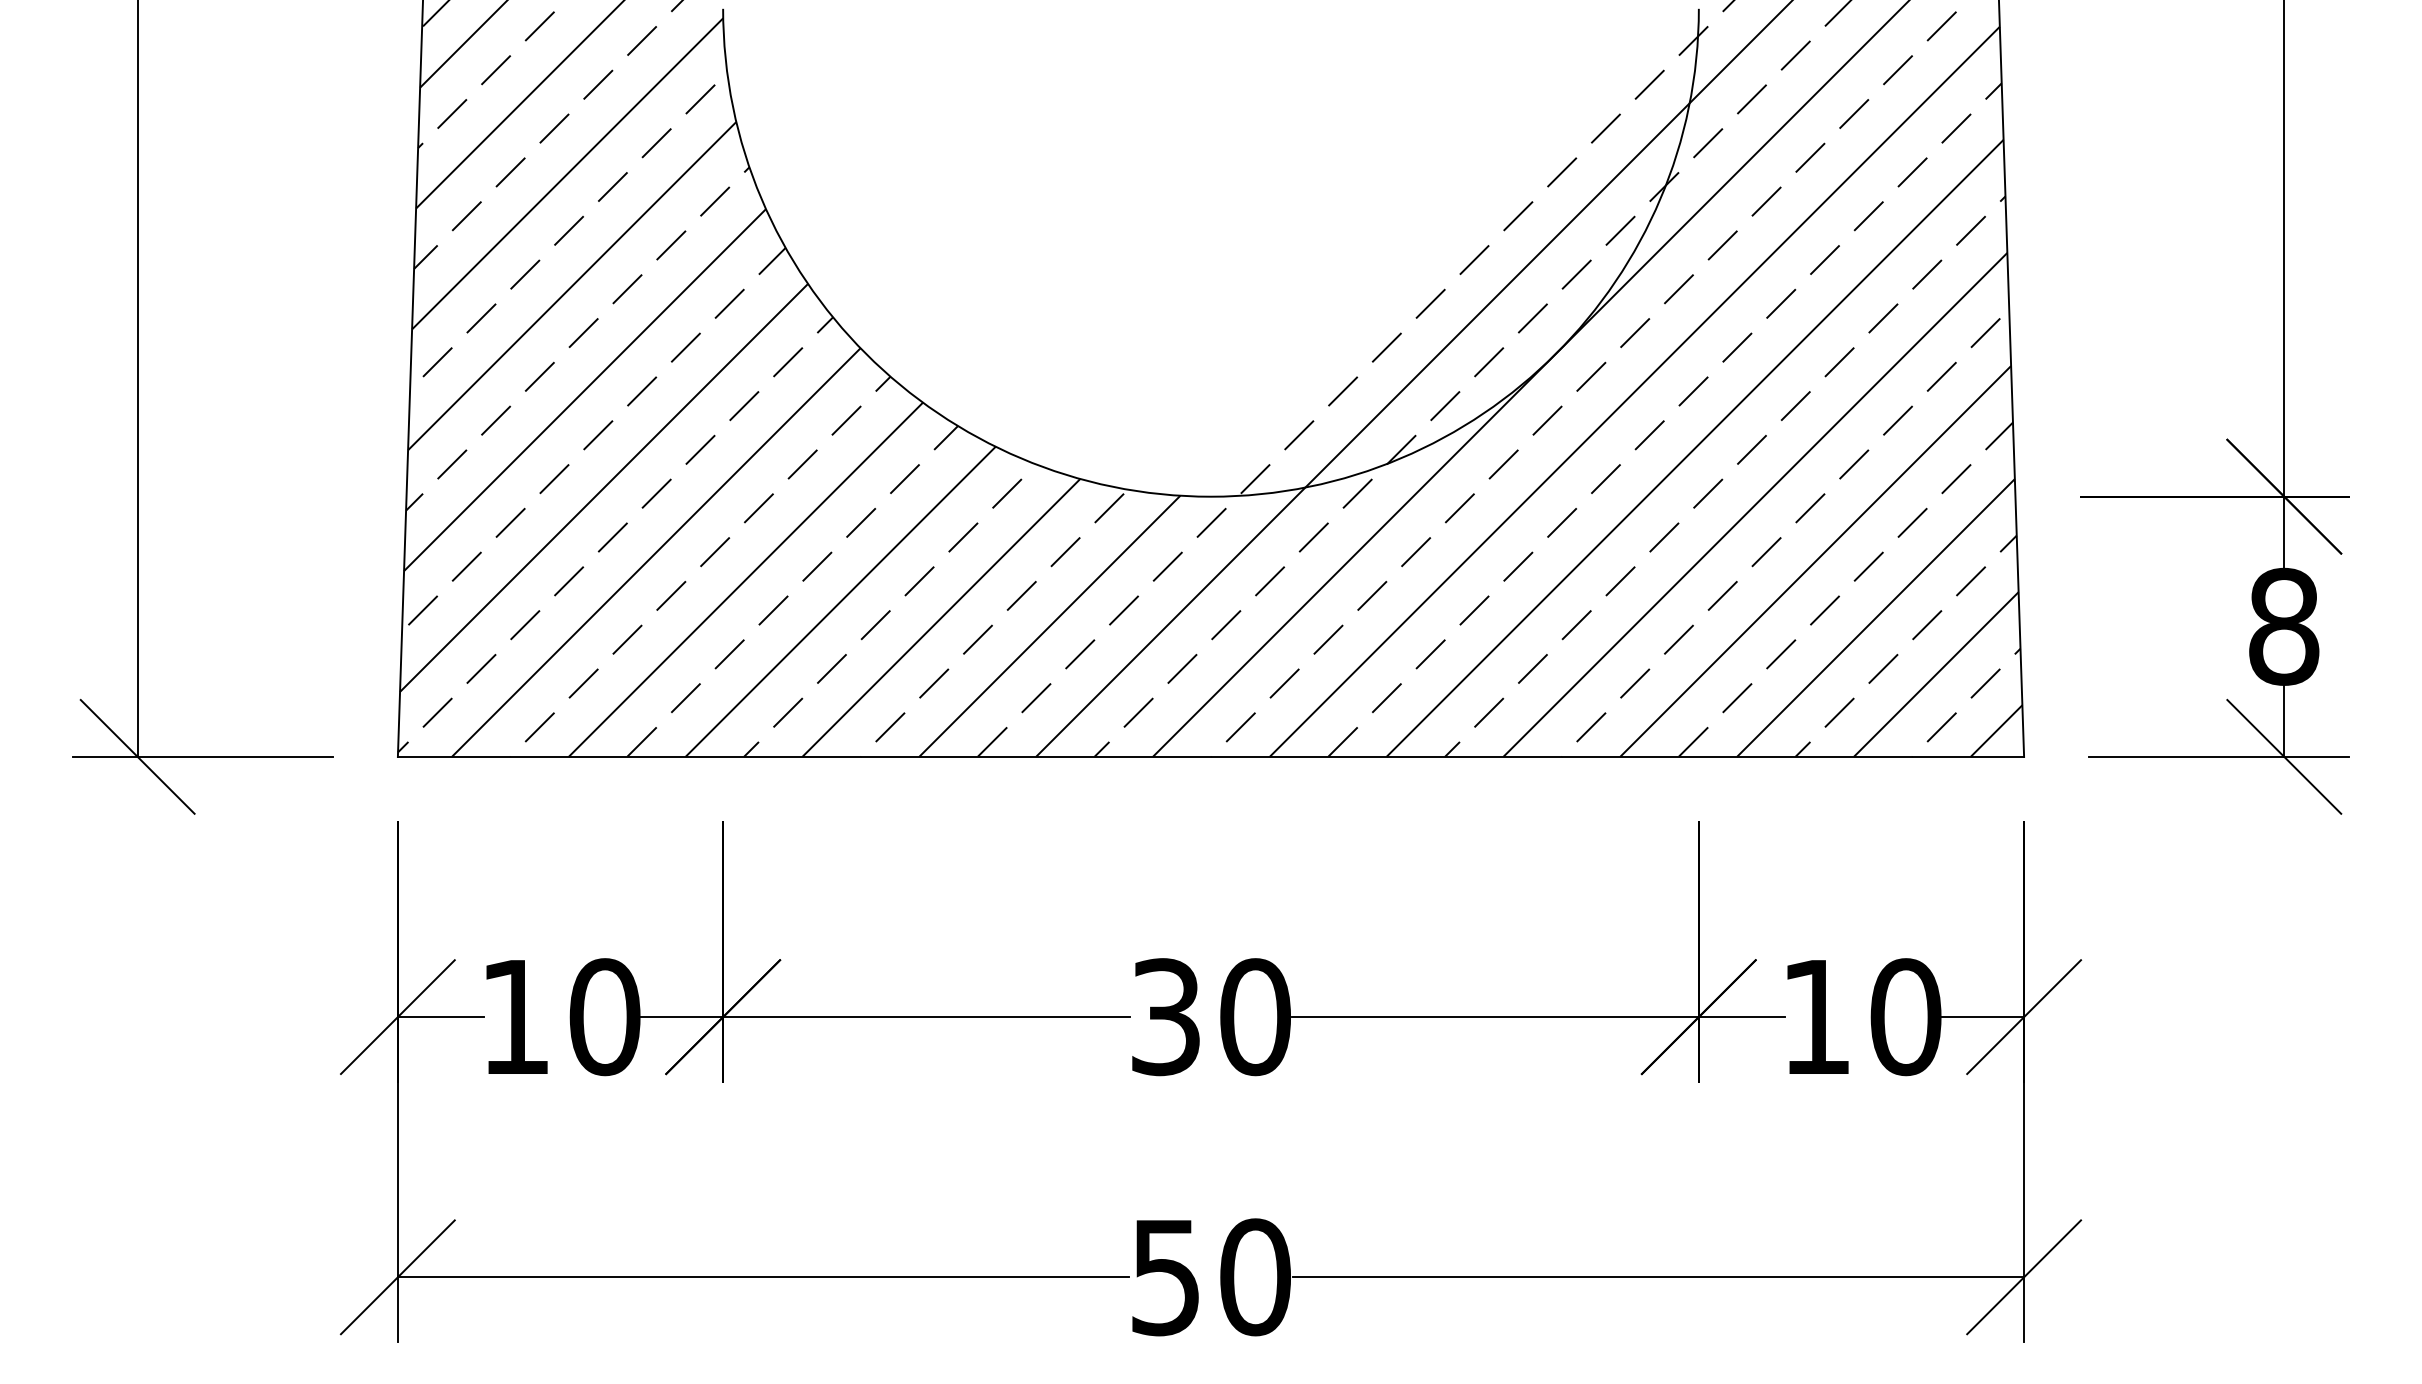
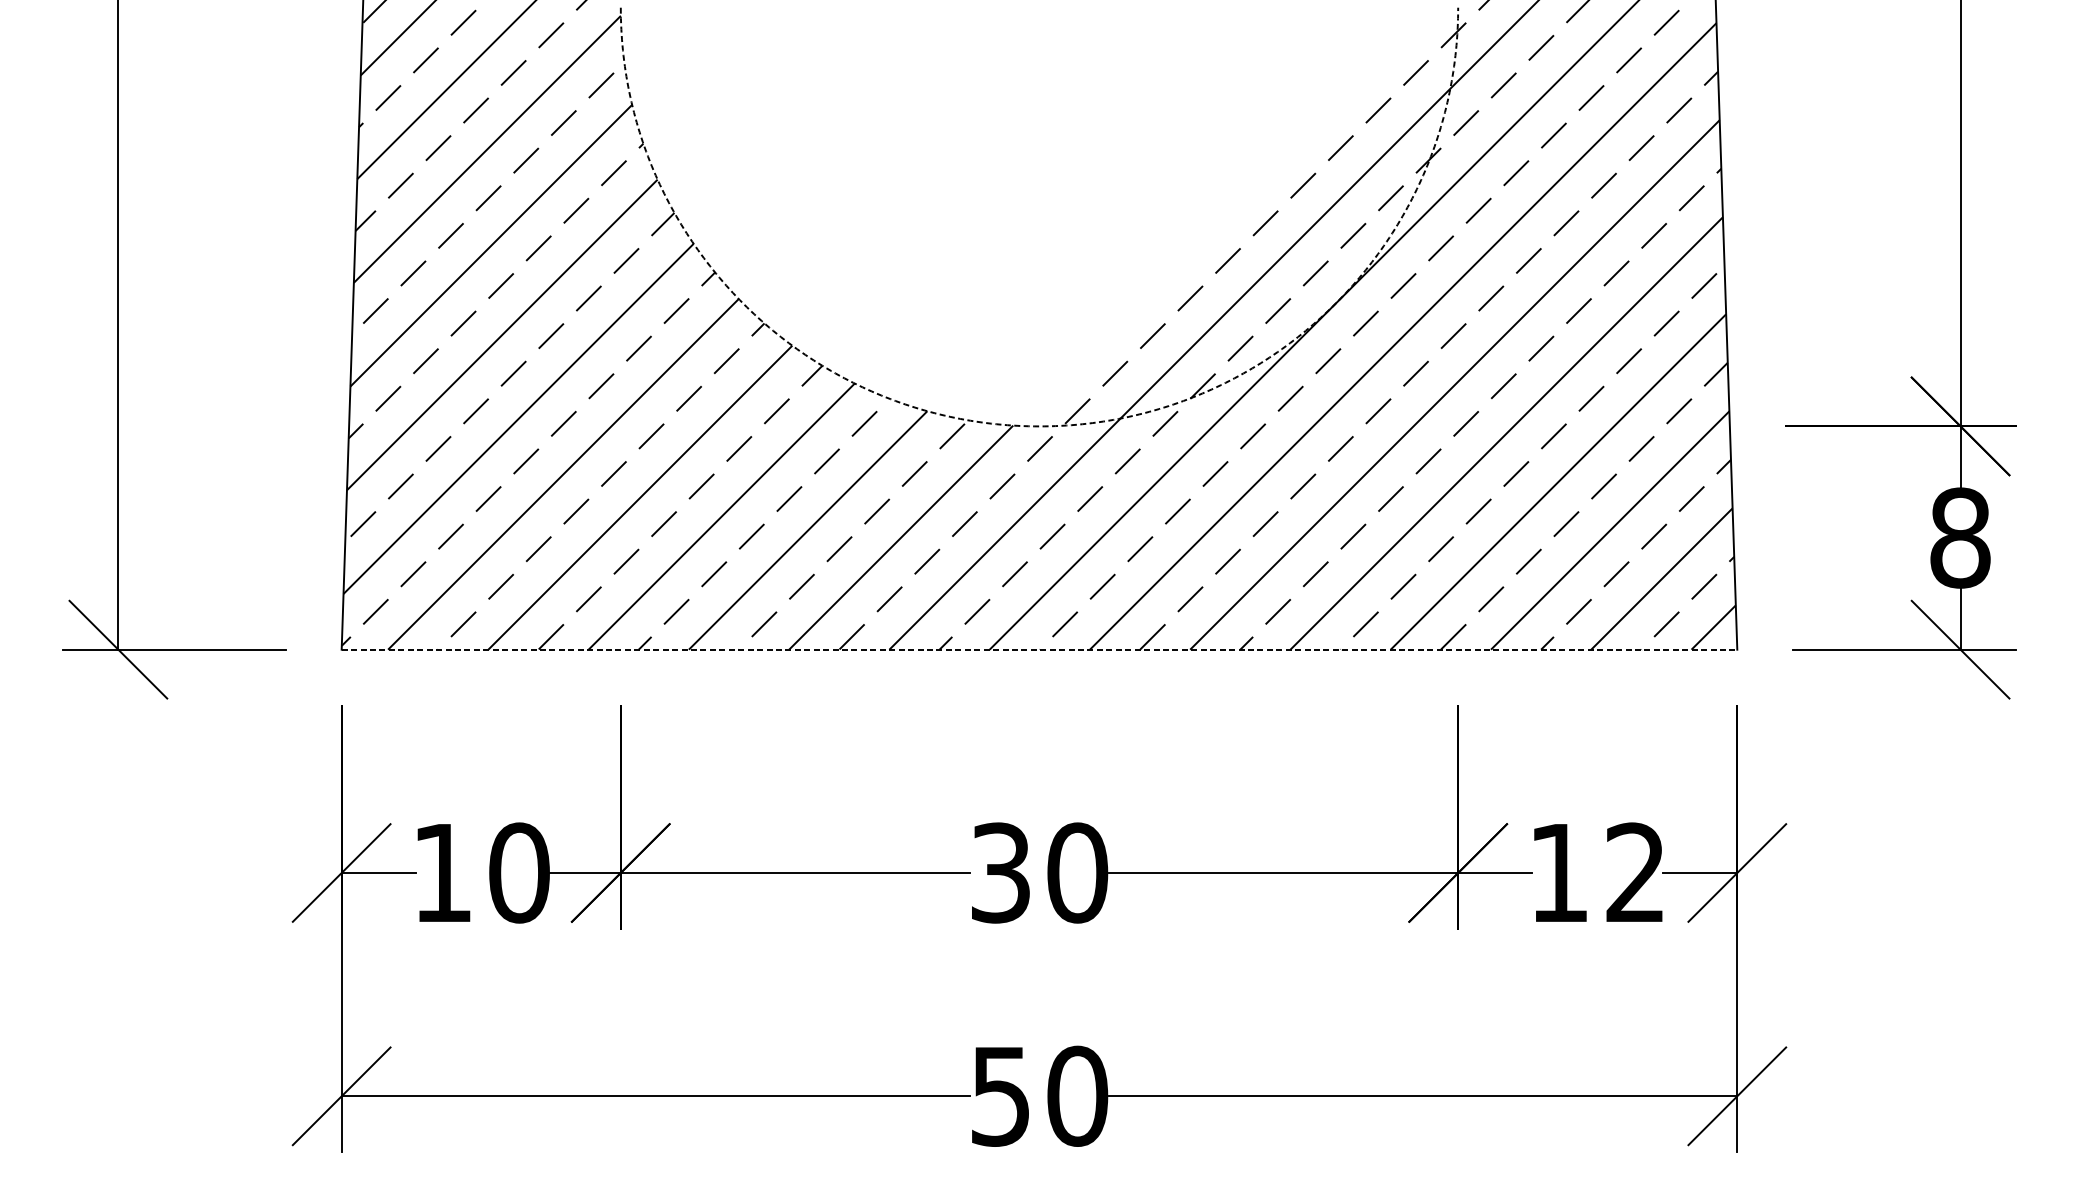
arc: (1210, 496) -> (1039, 426), solid -> dashed
line: (1211, 756) -> (1039, 649), solid -> dashed
text: (1905, 1017) -> (1635, 873), 10 -> 12

